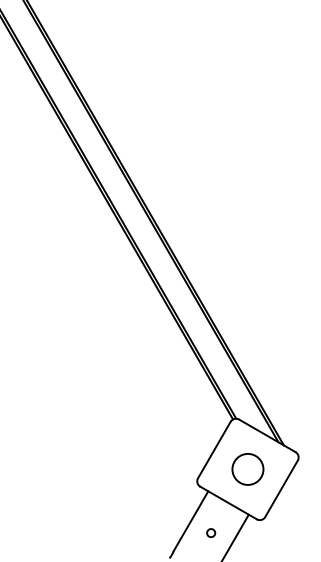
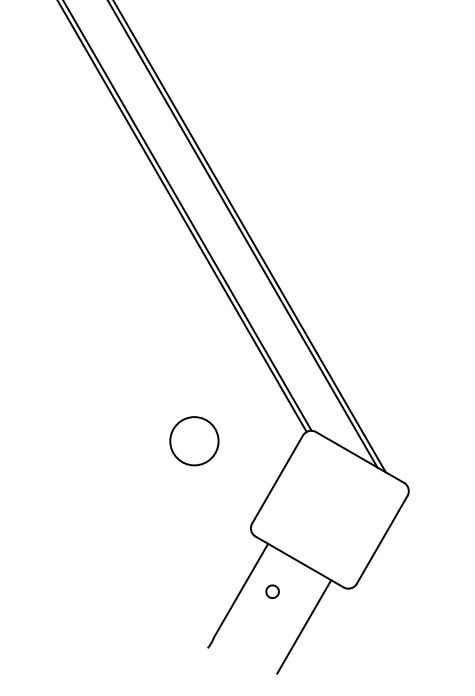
circle: (247, 469) -> (193, 441), moved
part: (211, 532) -> (273, 590), moved

